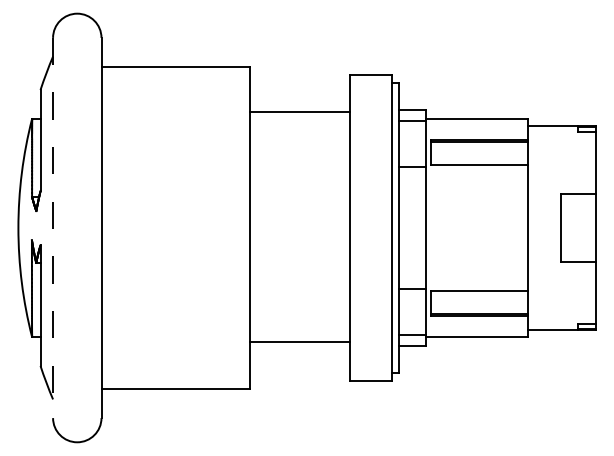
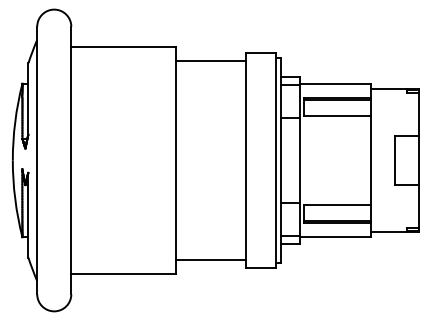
line: (299, 112) -> (210, 61), moved
line: (53, 228) -> (37, 160), dashed -> solid
line: (299, 341) -> (210, 259), moved

